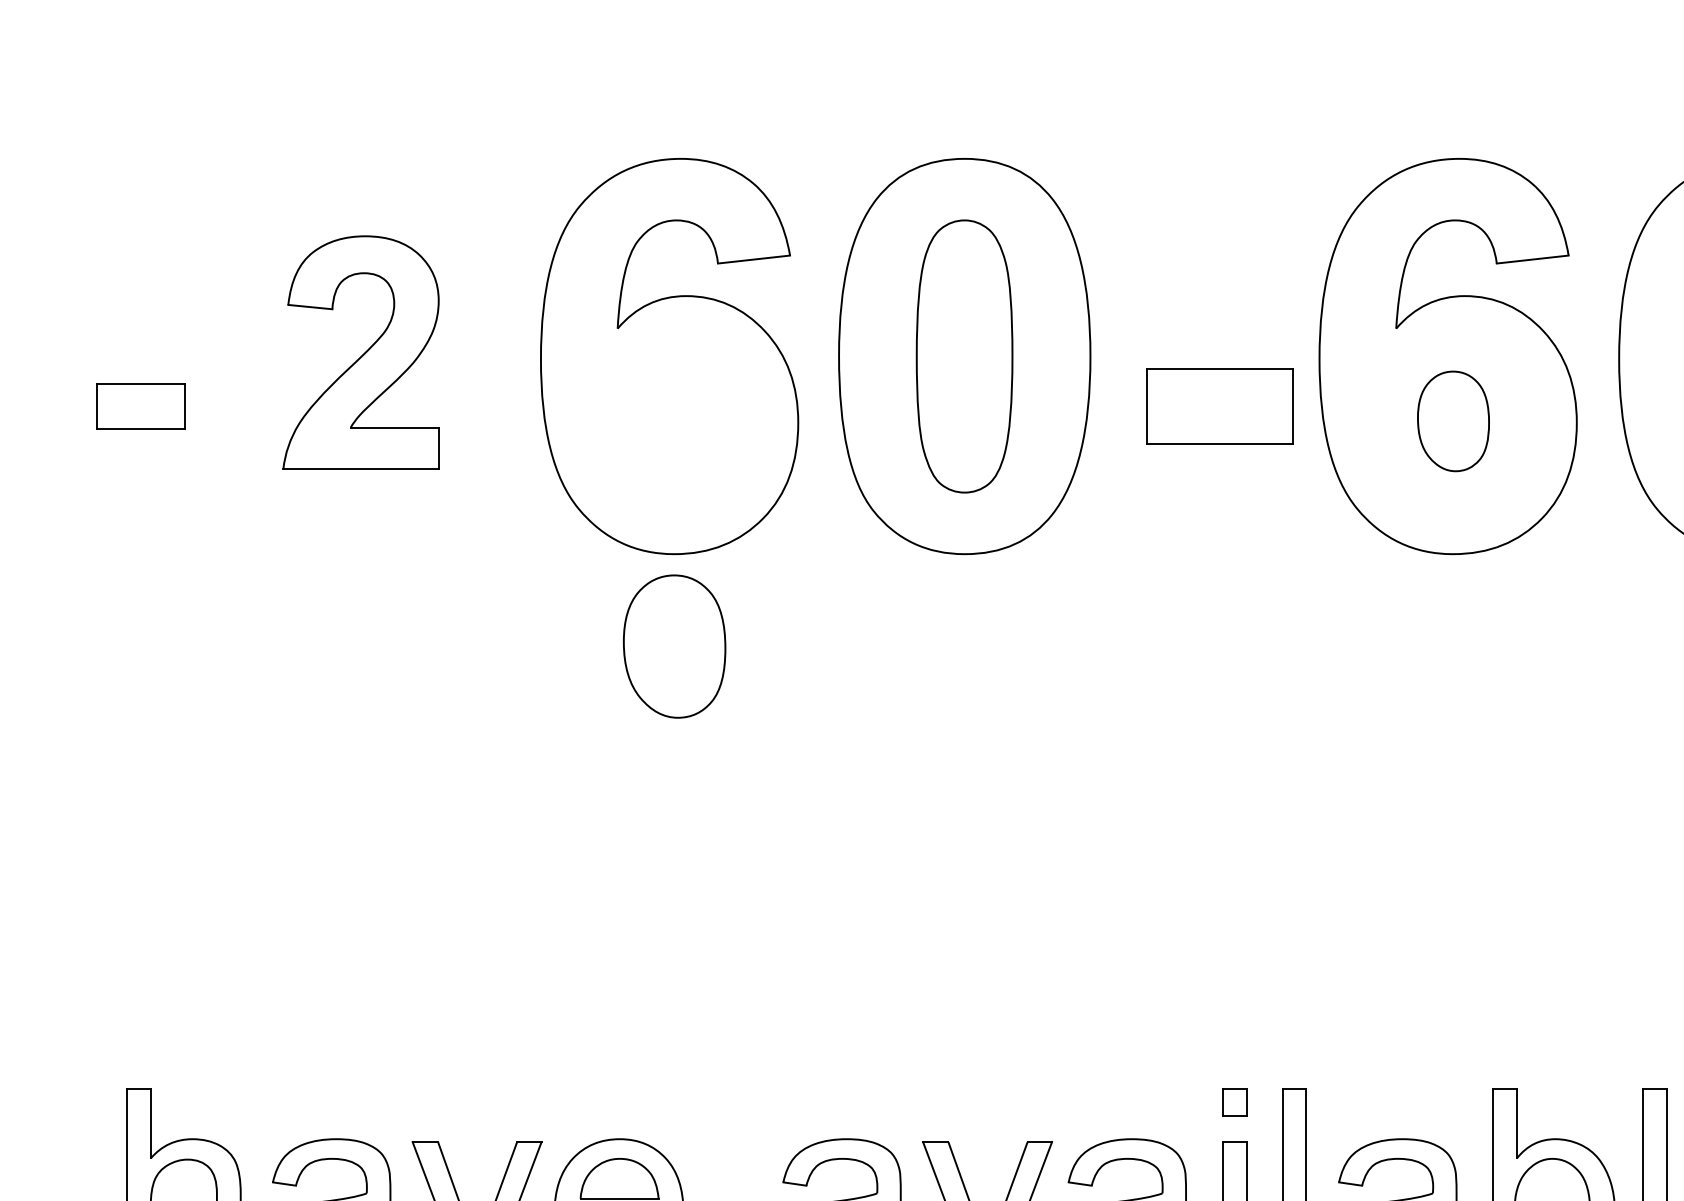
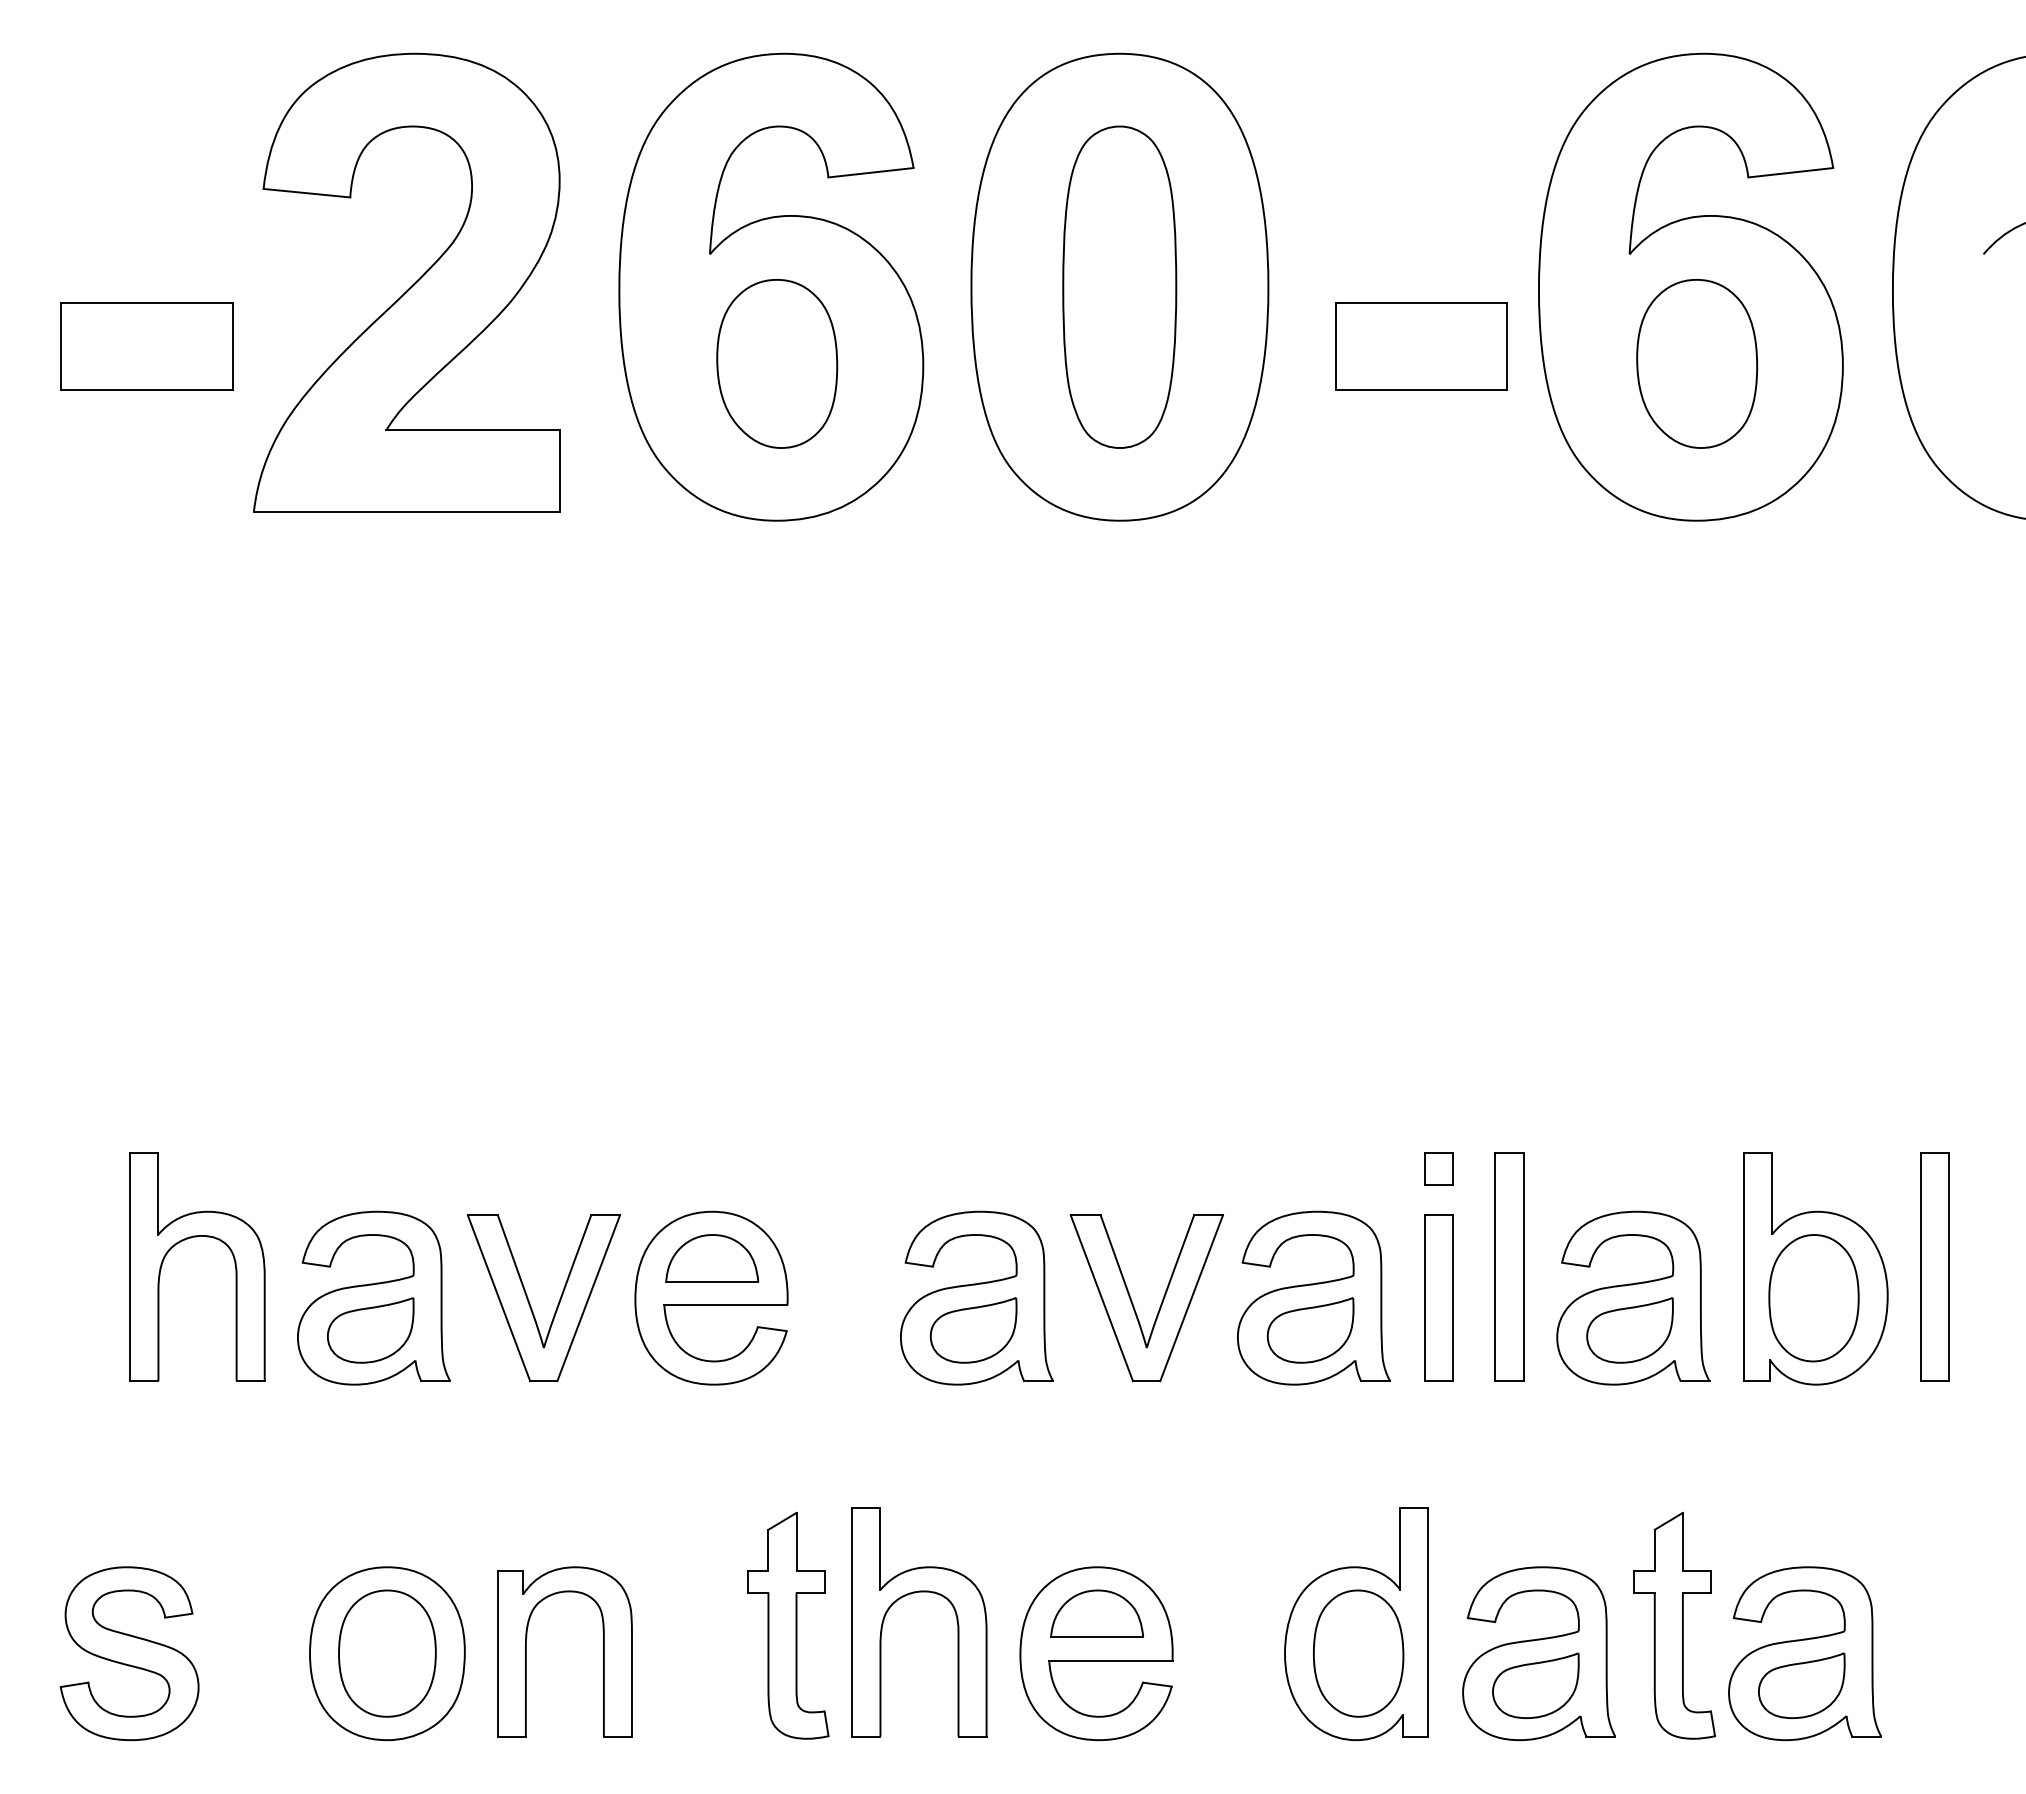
part: (360, 352) -> (406, 282), size x1.67
part: (140, 406) -> (146, 346), size x1.67
part: (1453, 421) -> (1697, 363), size x1.43
part: (674, 646) -> (777, 363), moved

